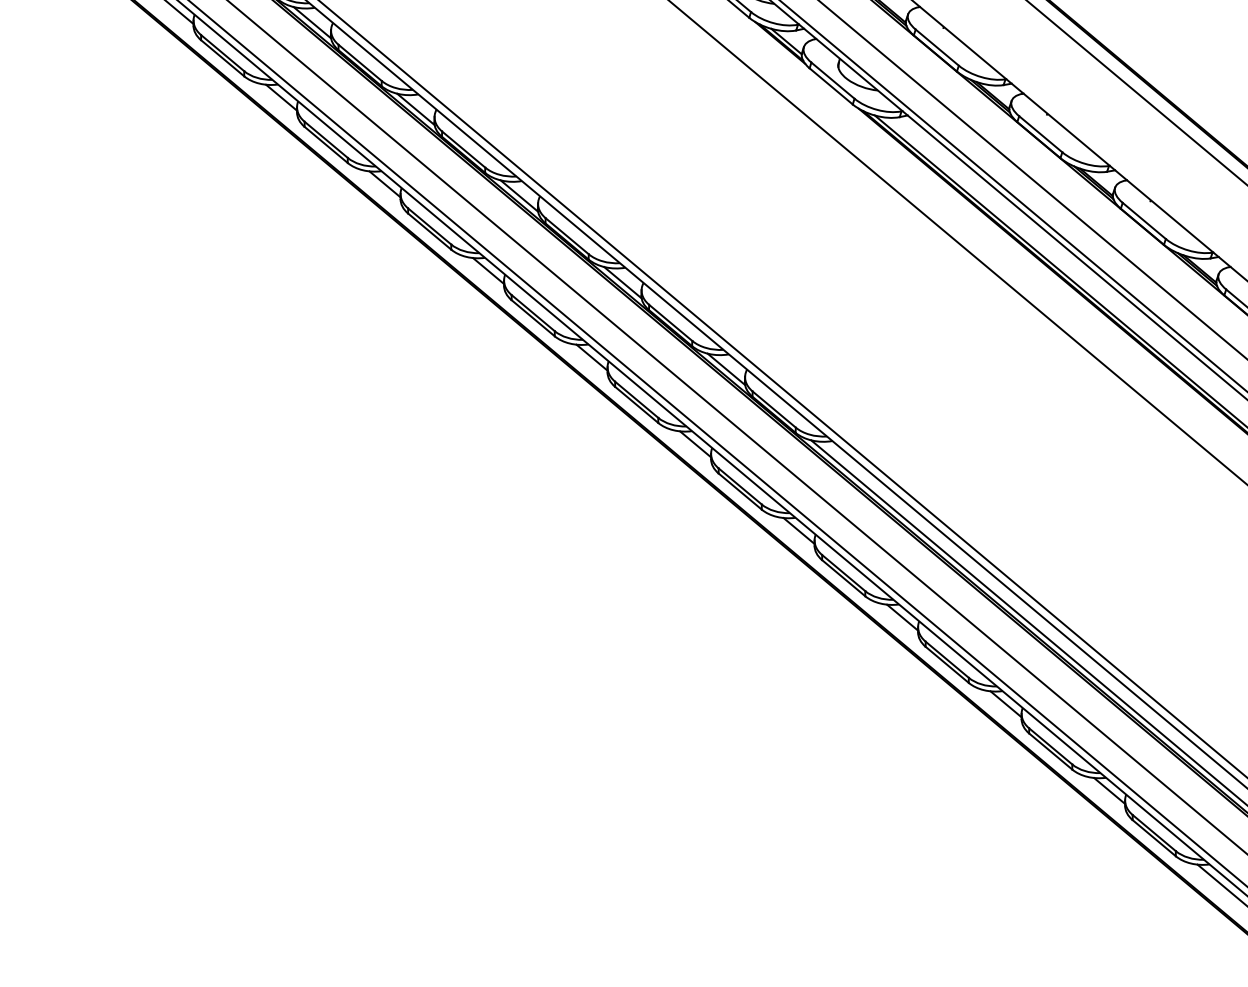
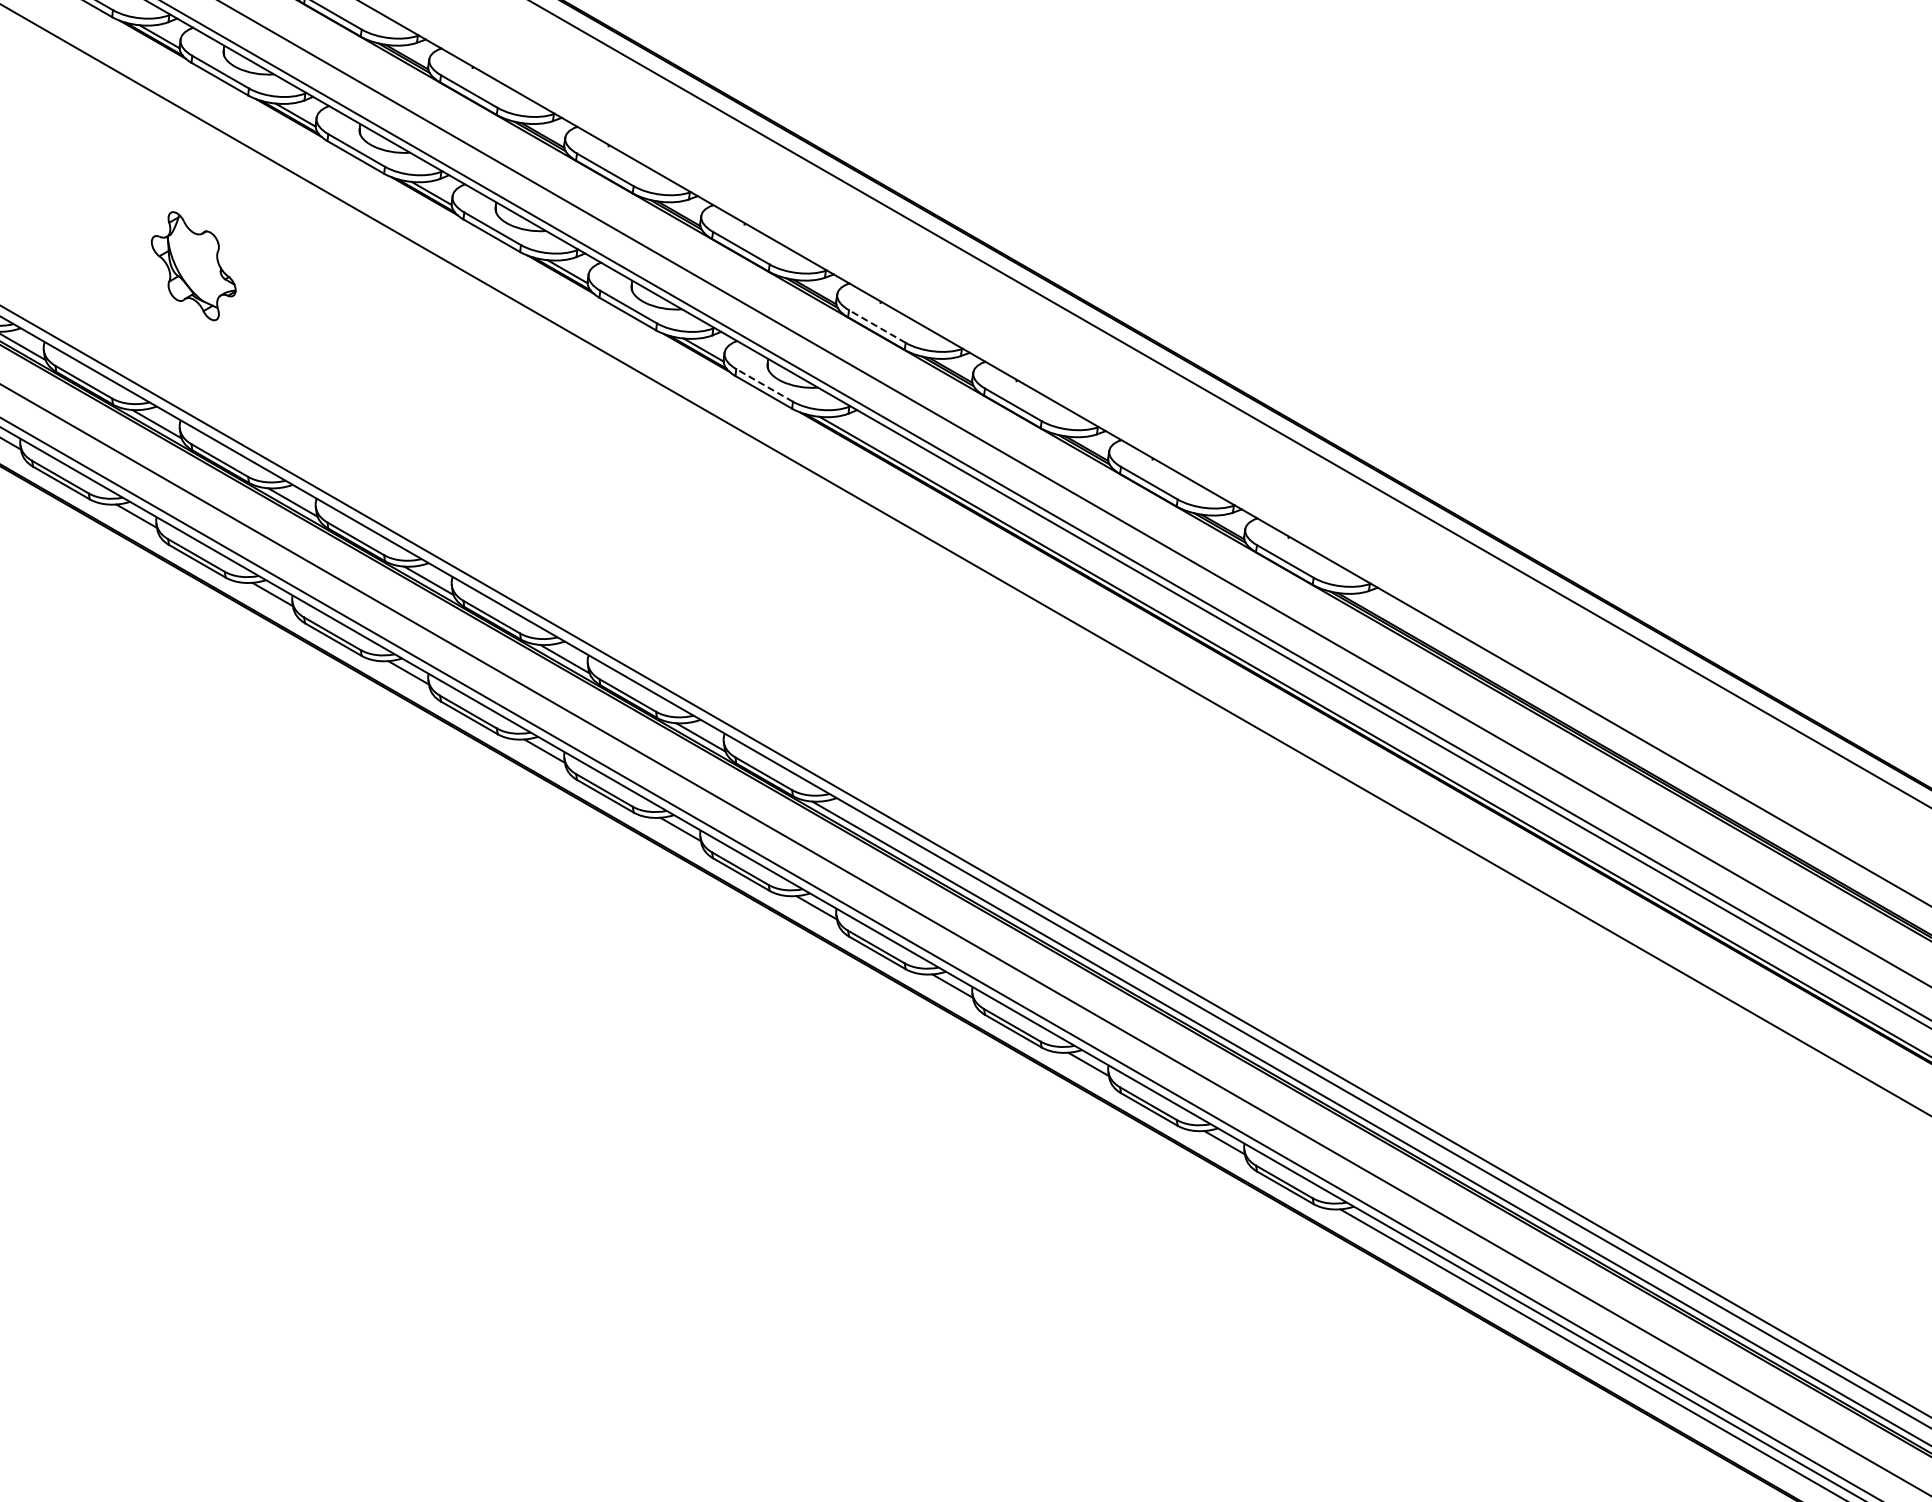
line: (937, 47) -> (877, 326), solid -> dashed
line: (832, 80) -> (764, 385), solid -> dashed

